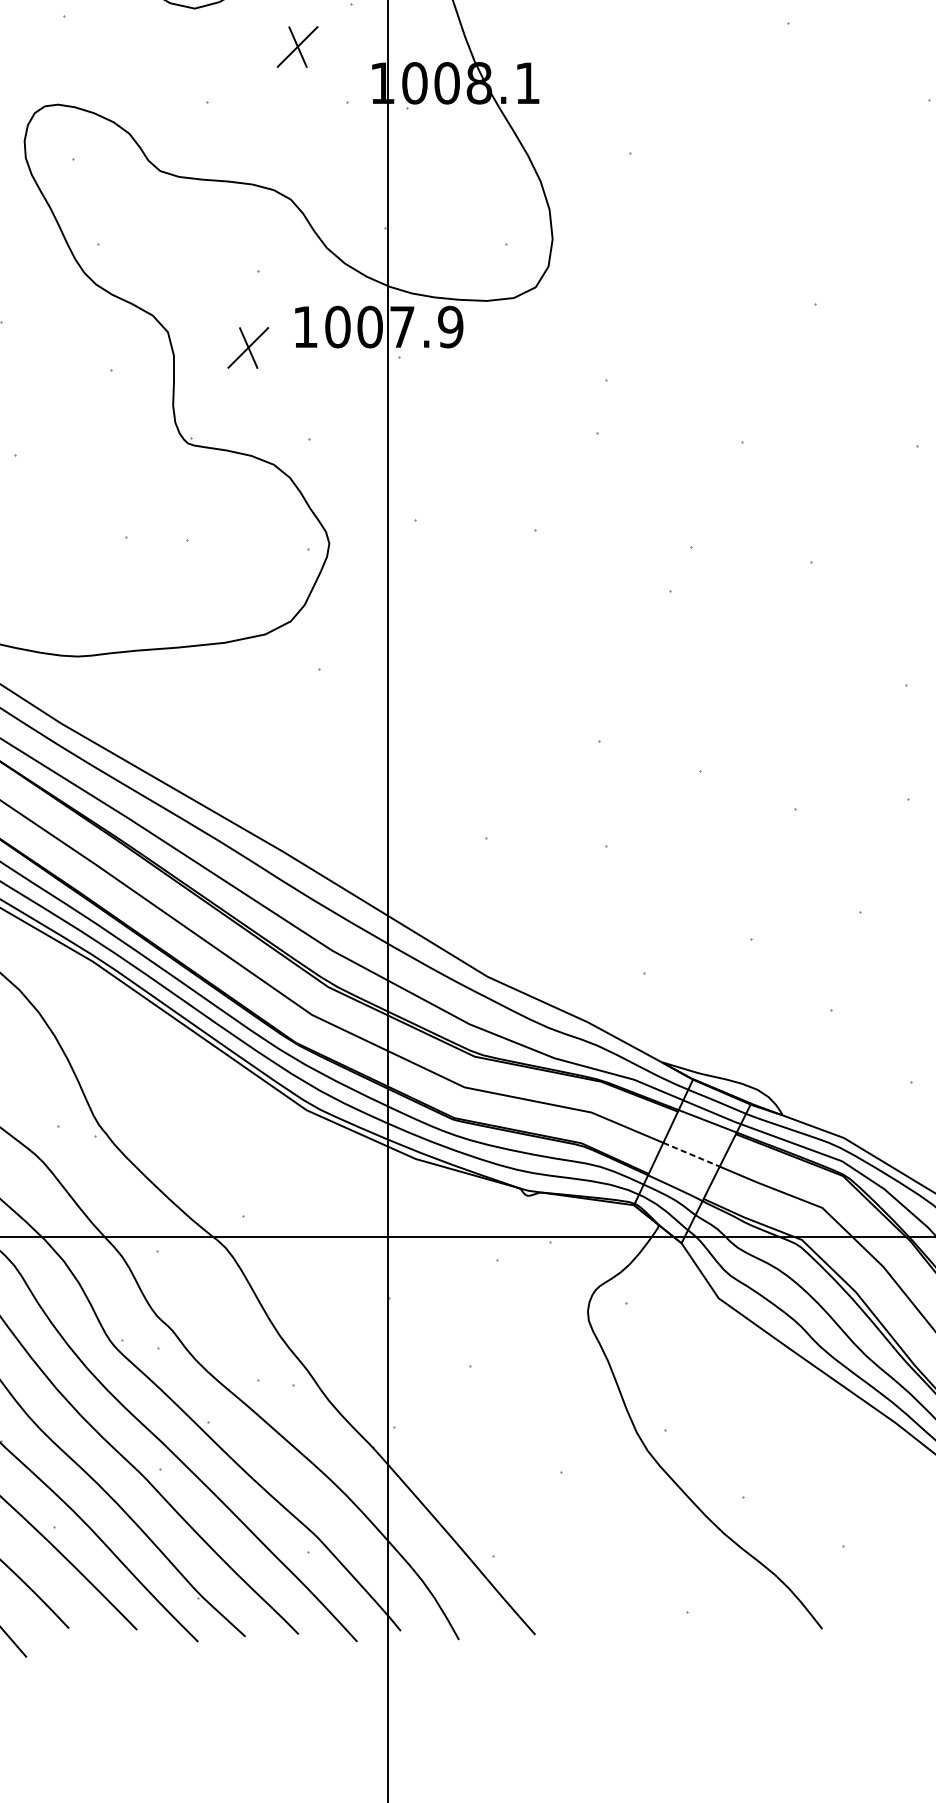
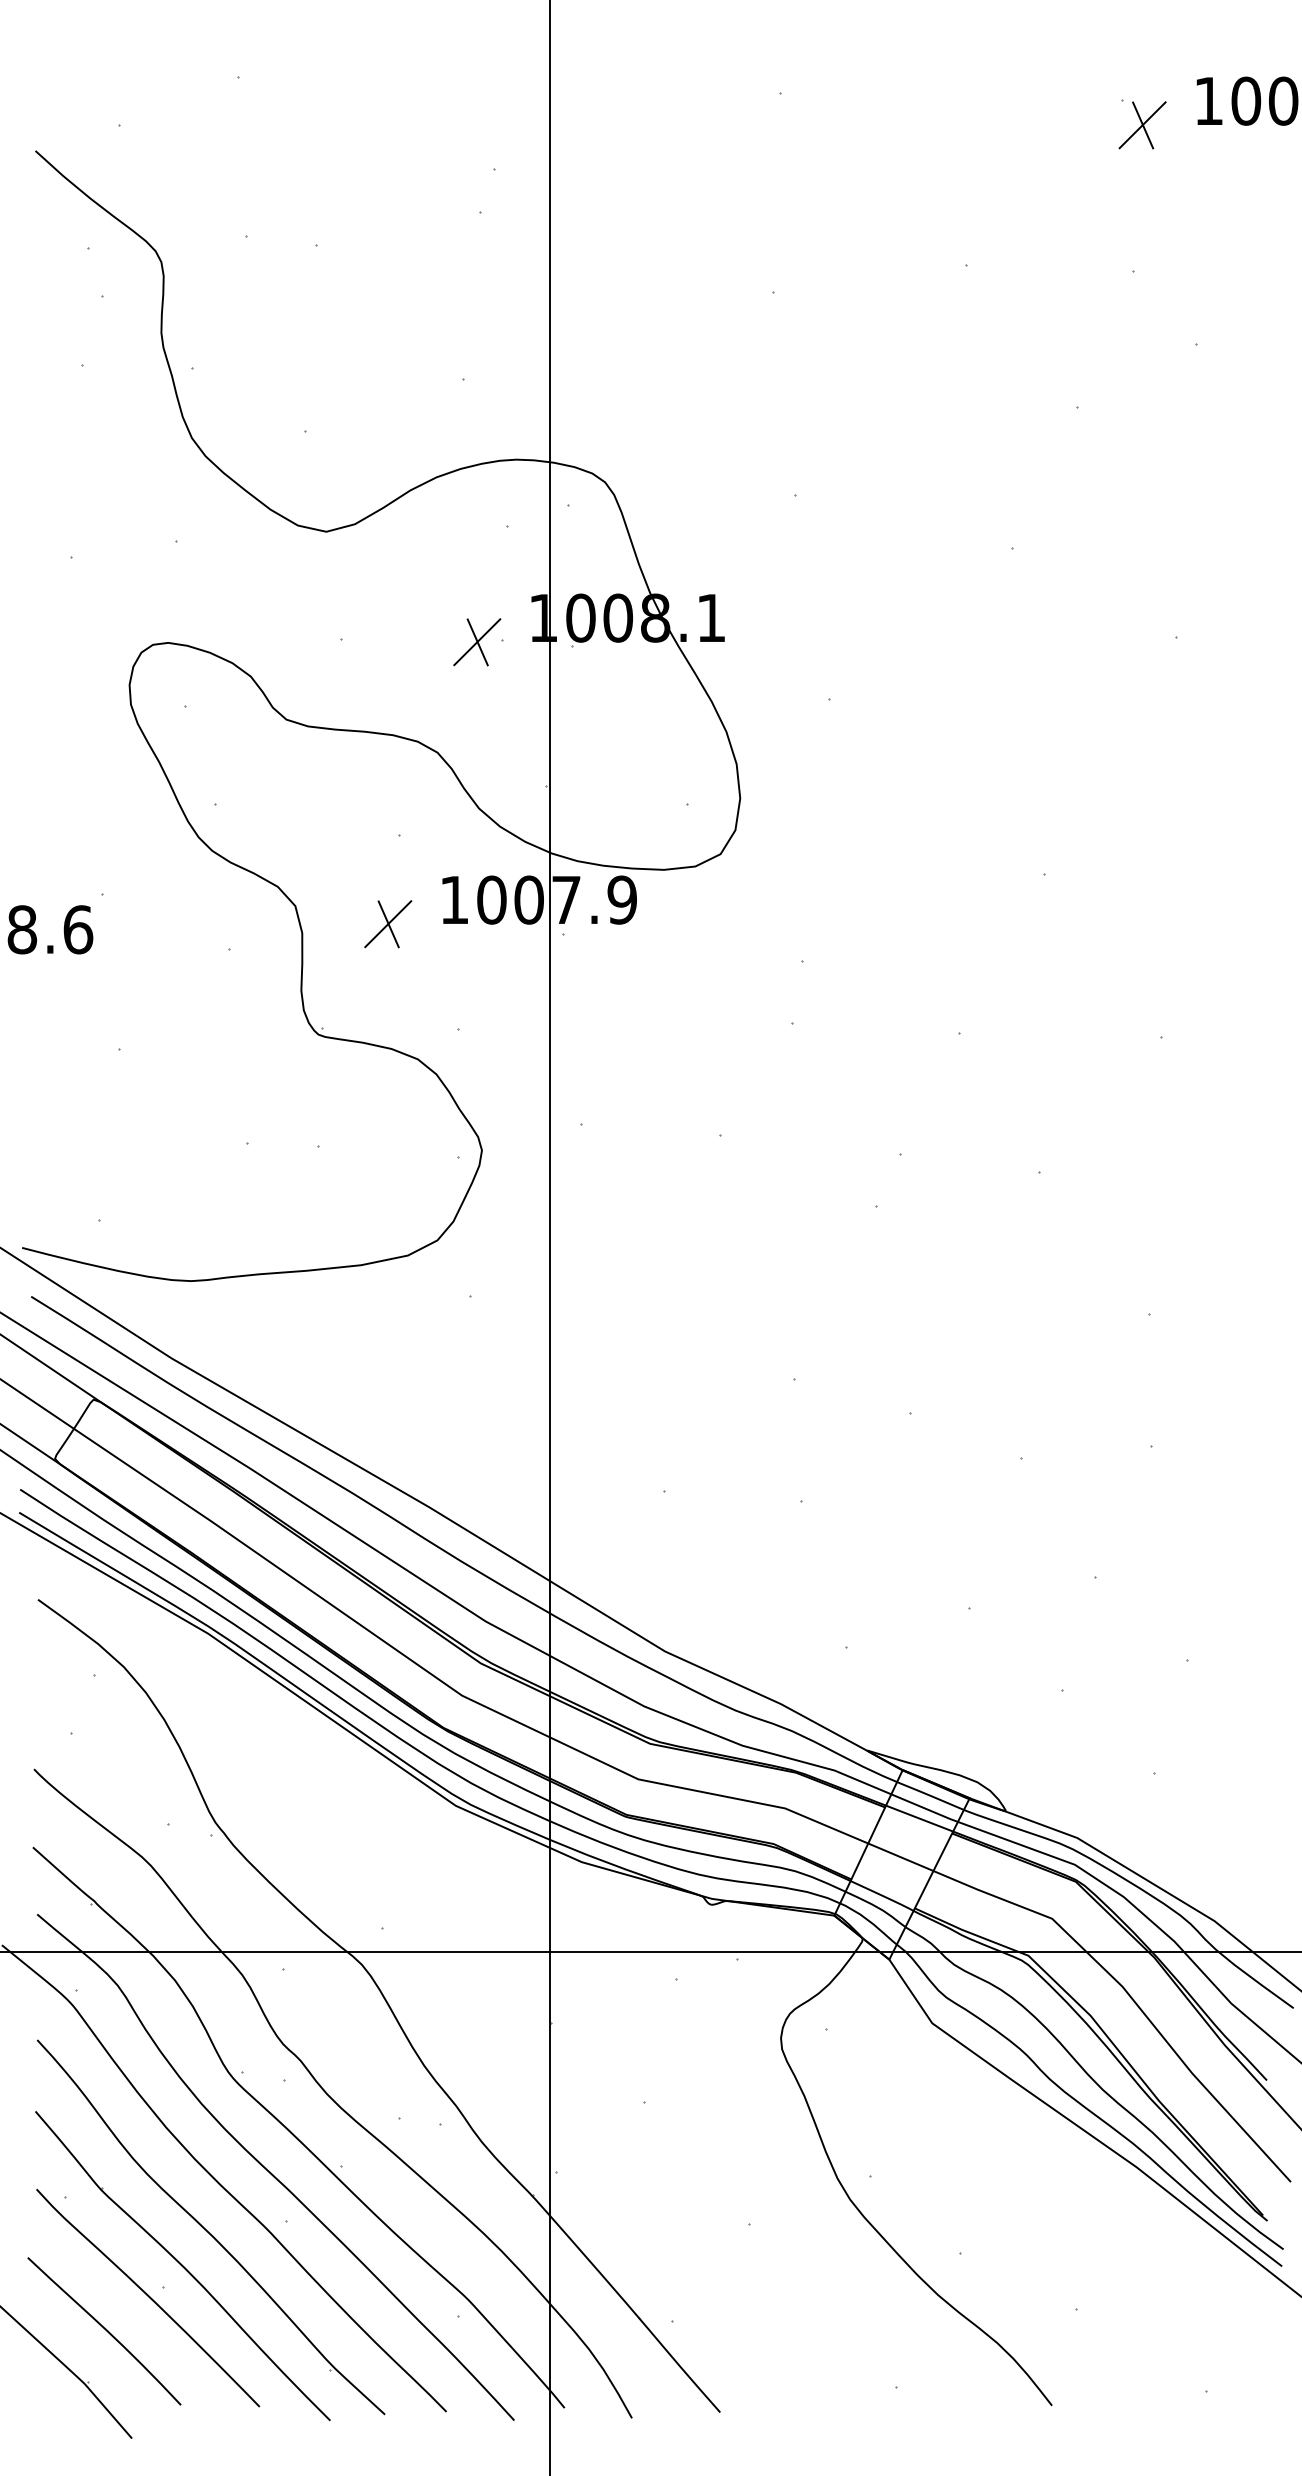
part: (297, 47) -> (477, 642), moved
line: (692, 1154) -> (901, 1857), dashed -> solid

